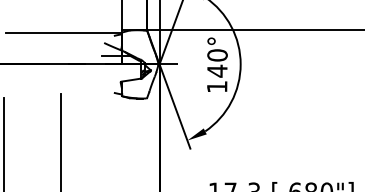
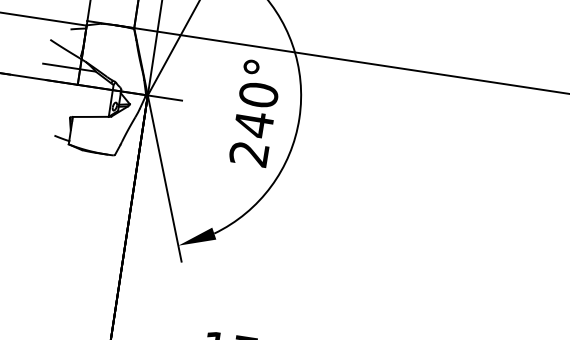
text: (216, 86) -> (247, 152), 140° -> 240°

